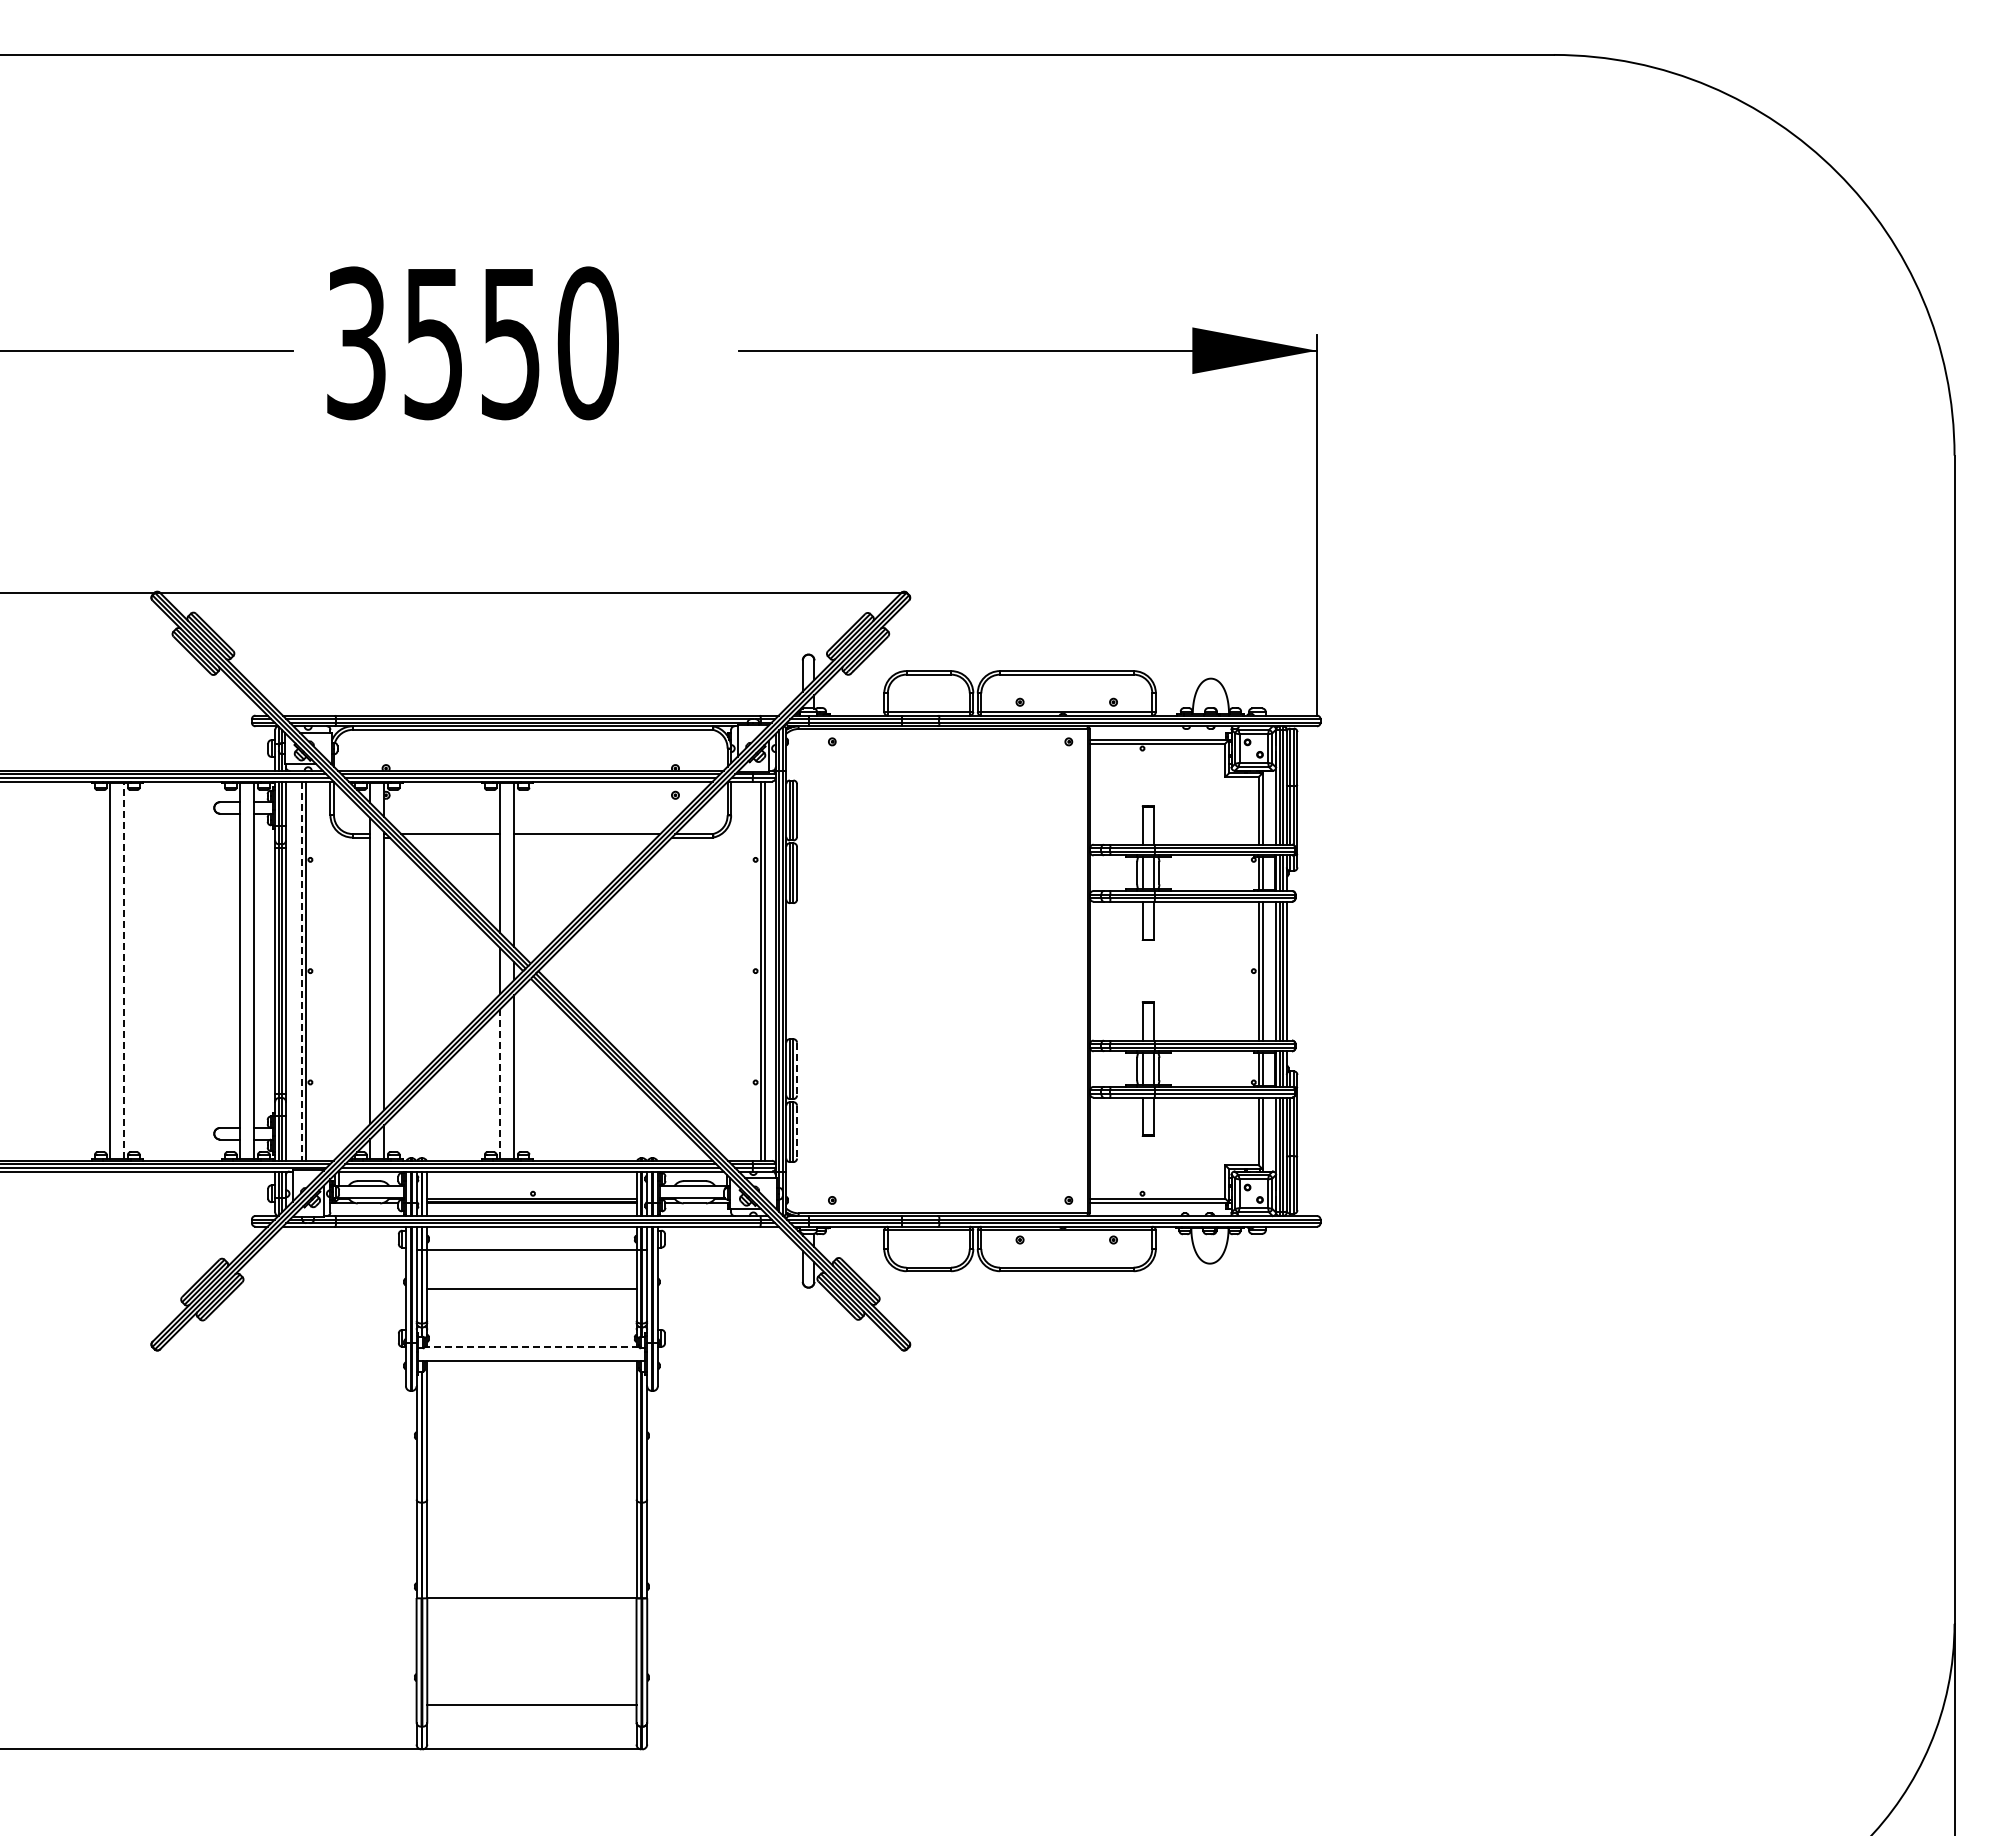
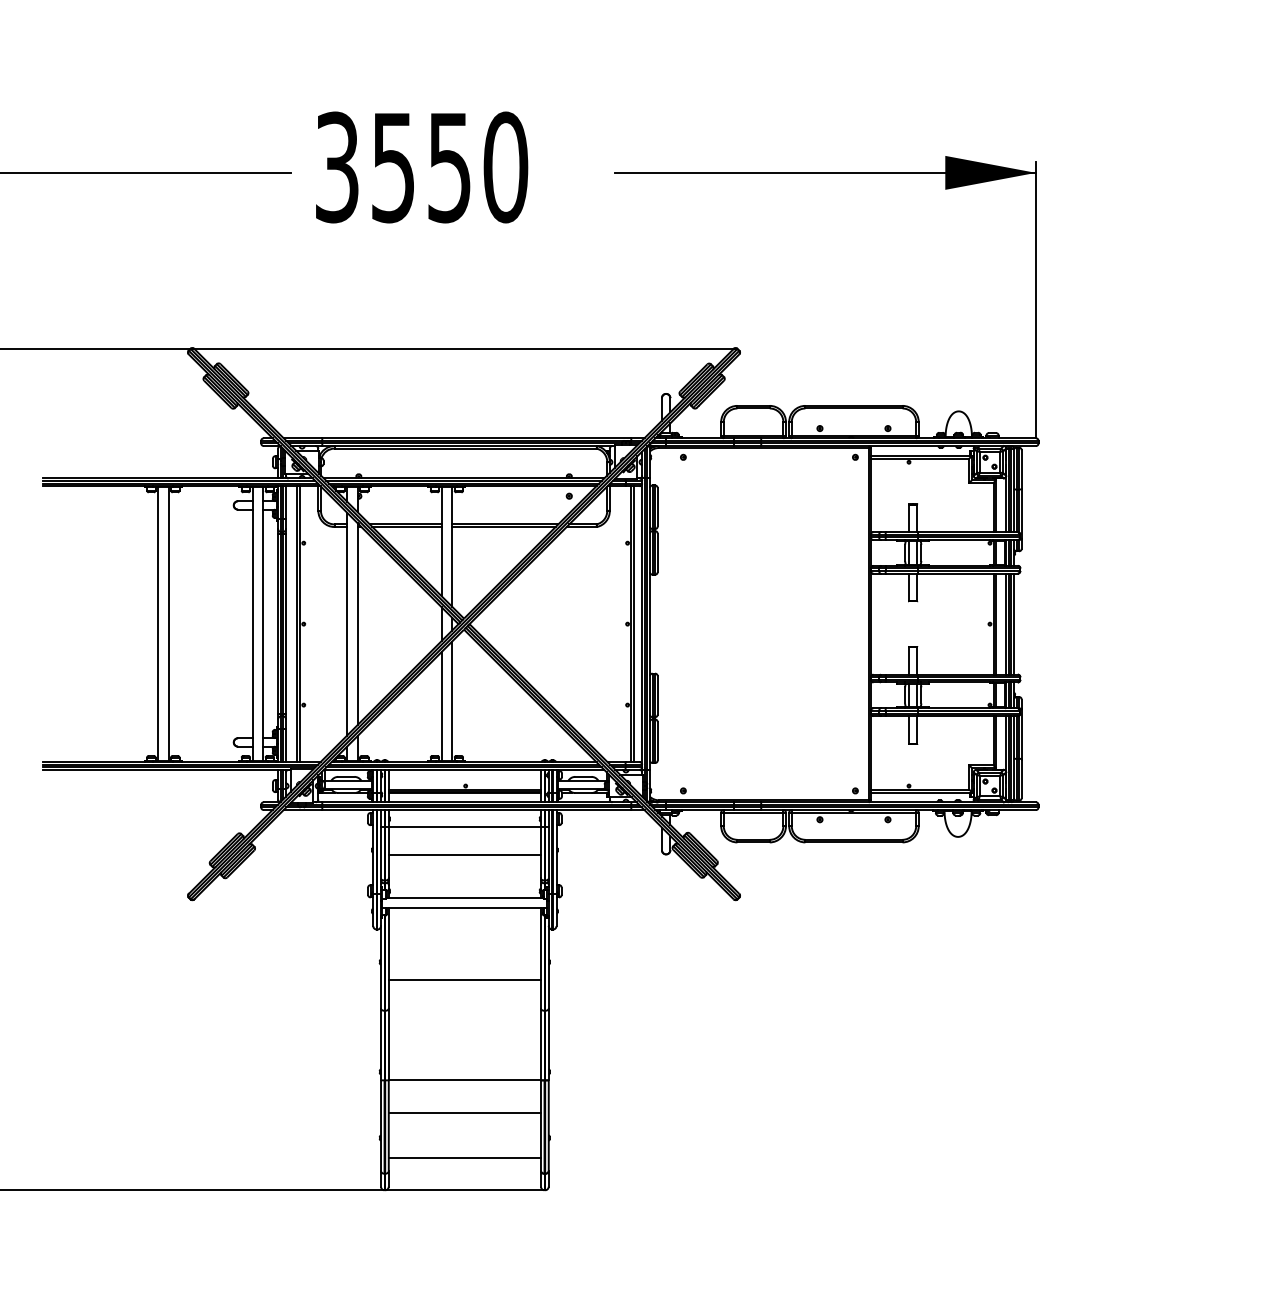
line: (452, 837) -> (407, 526), added
line: (585, 837) -> (503, 526), added
line: (124, 971) -> (168, 624), dashed -> solid
line: (301, 971) -> (297, 624), dashed -> solid
line: (797, 1069) -> (658, 695), dashed -> solid
line: (500, 1084) -> (442, 706), dashed -> solid
line: (797, 1132) -> (658, 741), dashed -> solid
line: (531, 1347) -> (464, 897), dashed -> solid
line: (531, 1459) -> (464, 979), added
line: (531, 1642) -> (464, 1112), added

